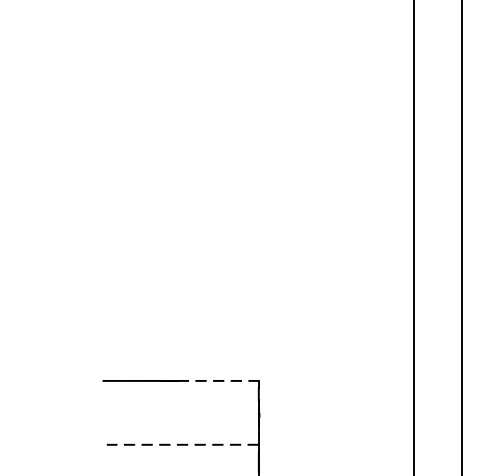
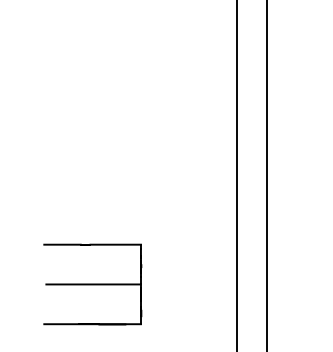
line: (219, 380) -> (116, 244), dashed -> solid
line: (182, 444) -> (93, 284), dashed -> solid

